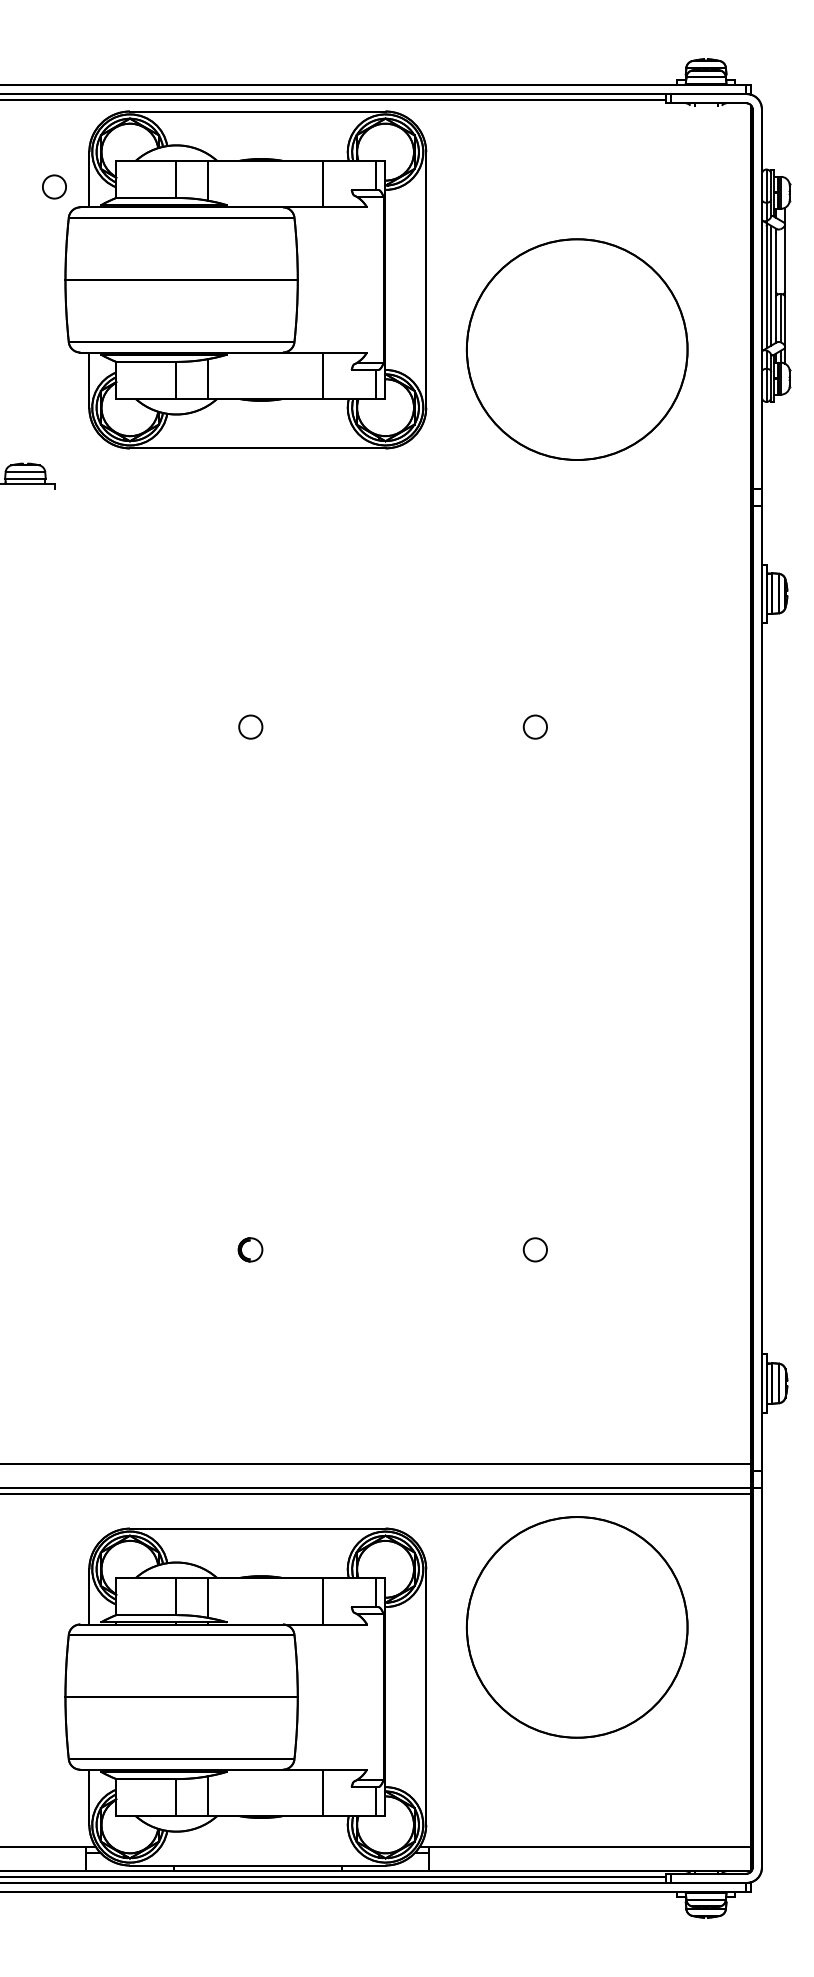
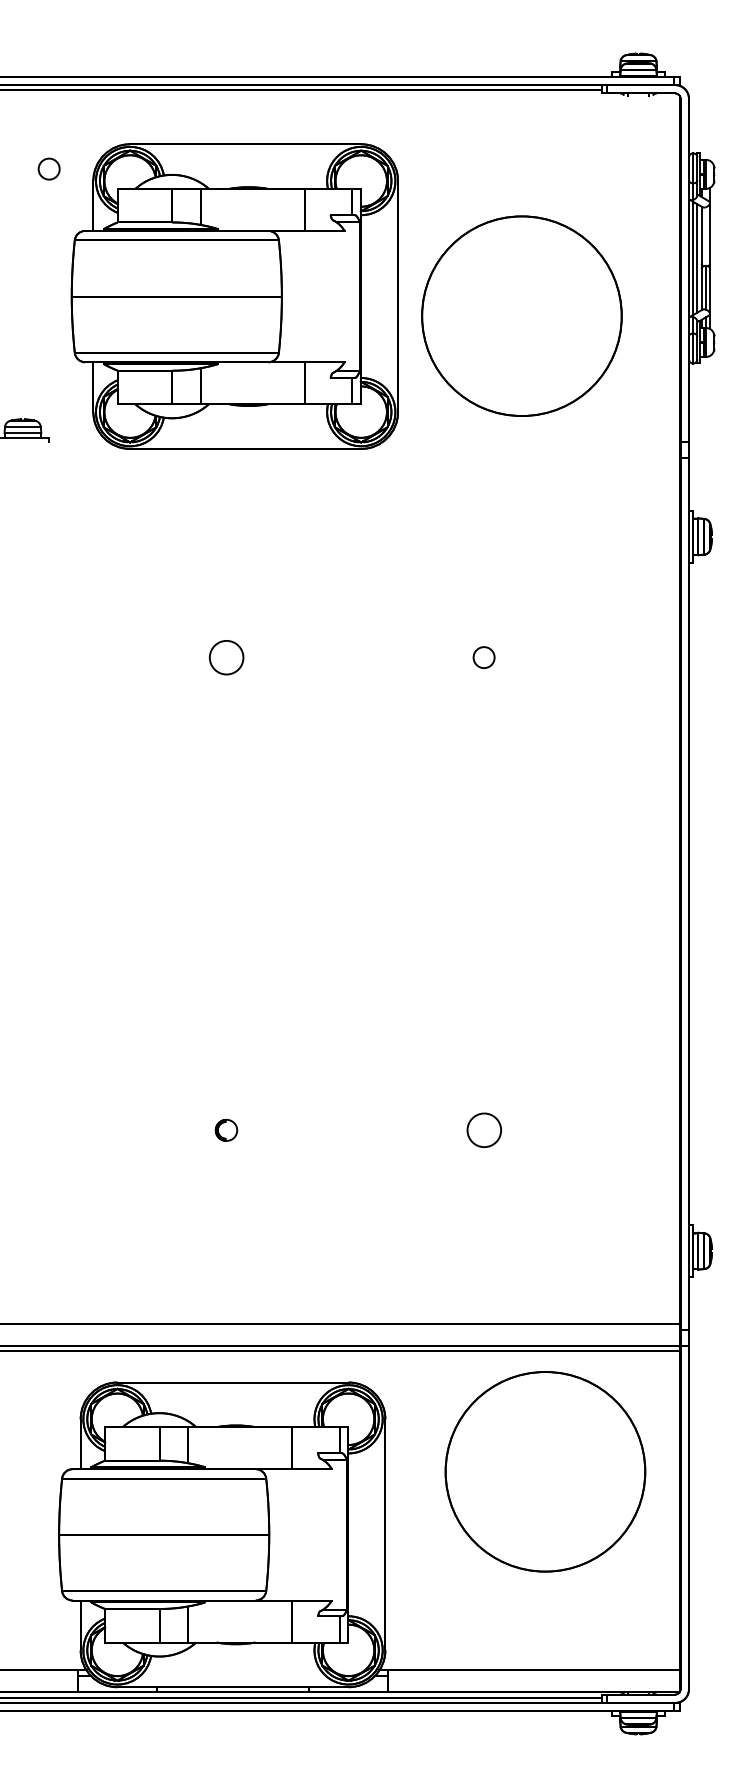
part: (245, 279) -> (234, 296), moved
part: (250, 726) -> (226, 657), size x1.6
part: (534, 1249) -> (483, 1130), size x1.6
part: (576, 1627) -> (544, 1471), moved

